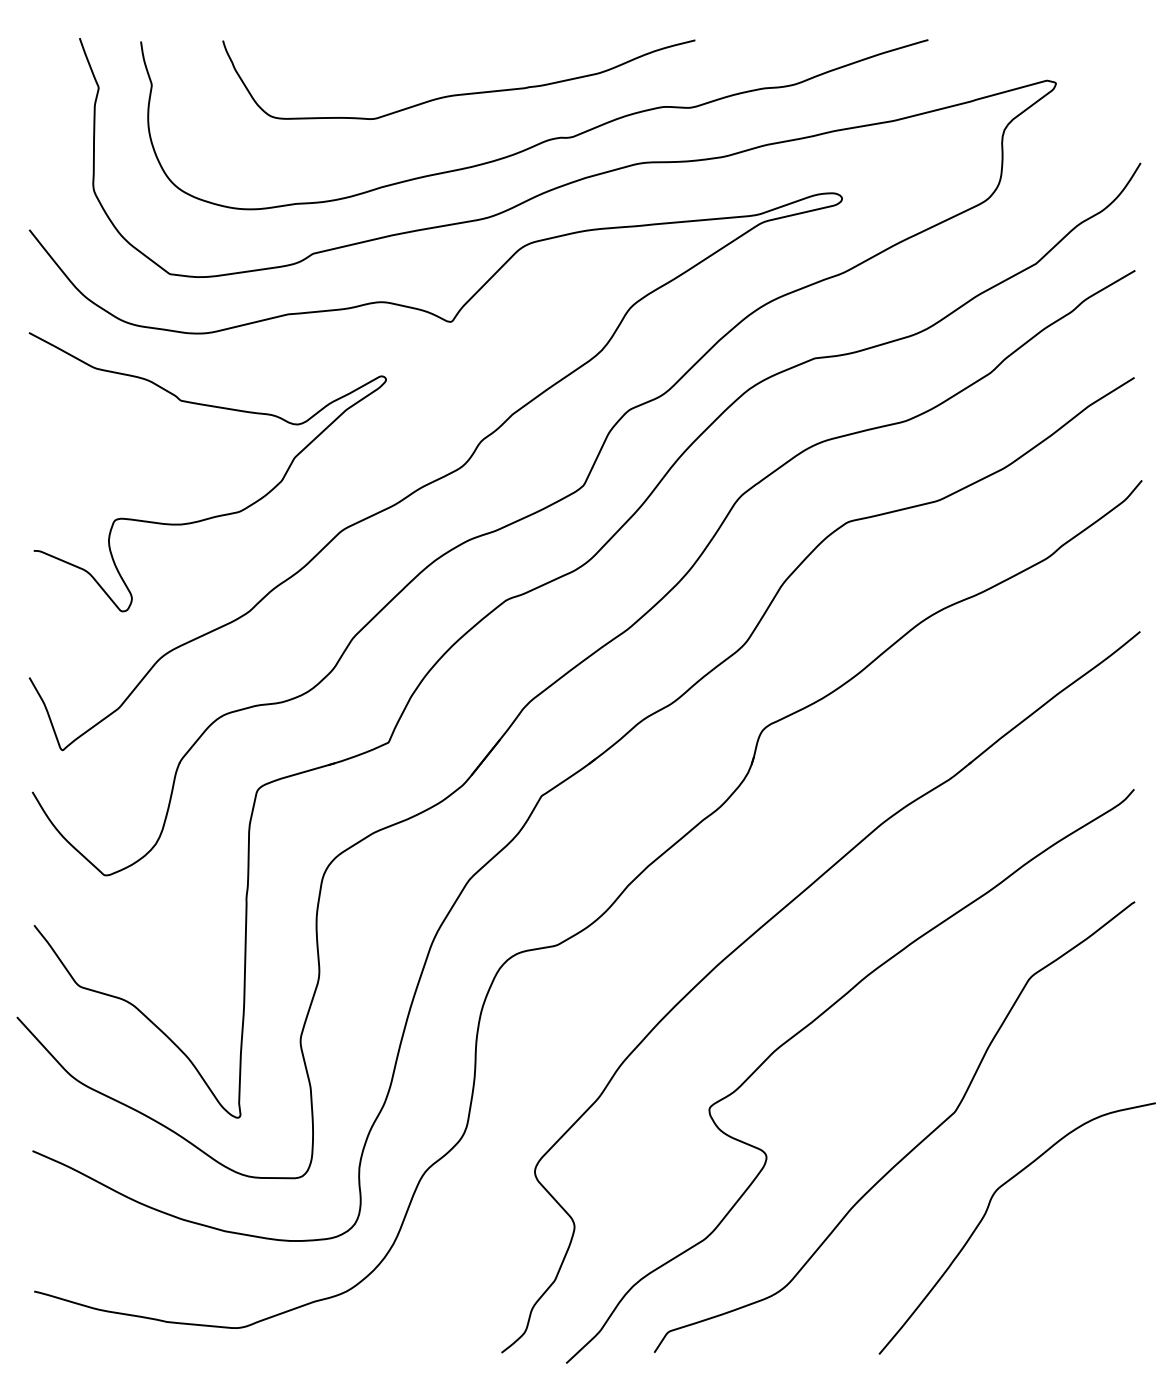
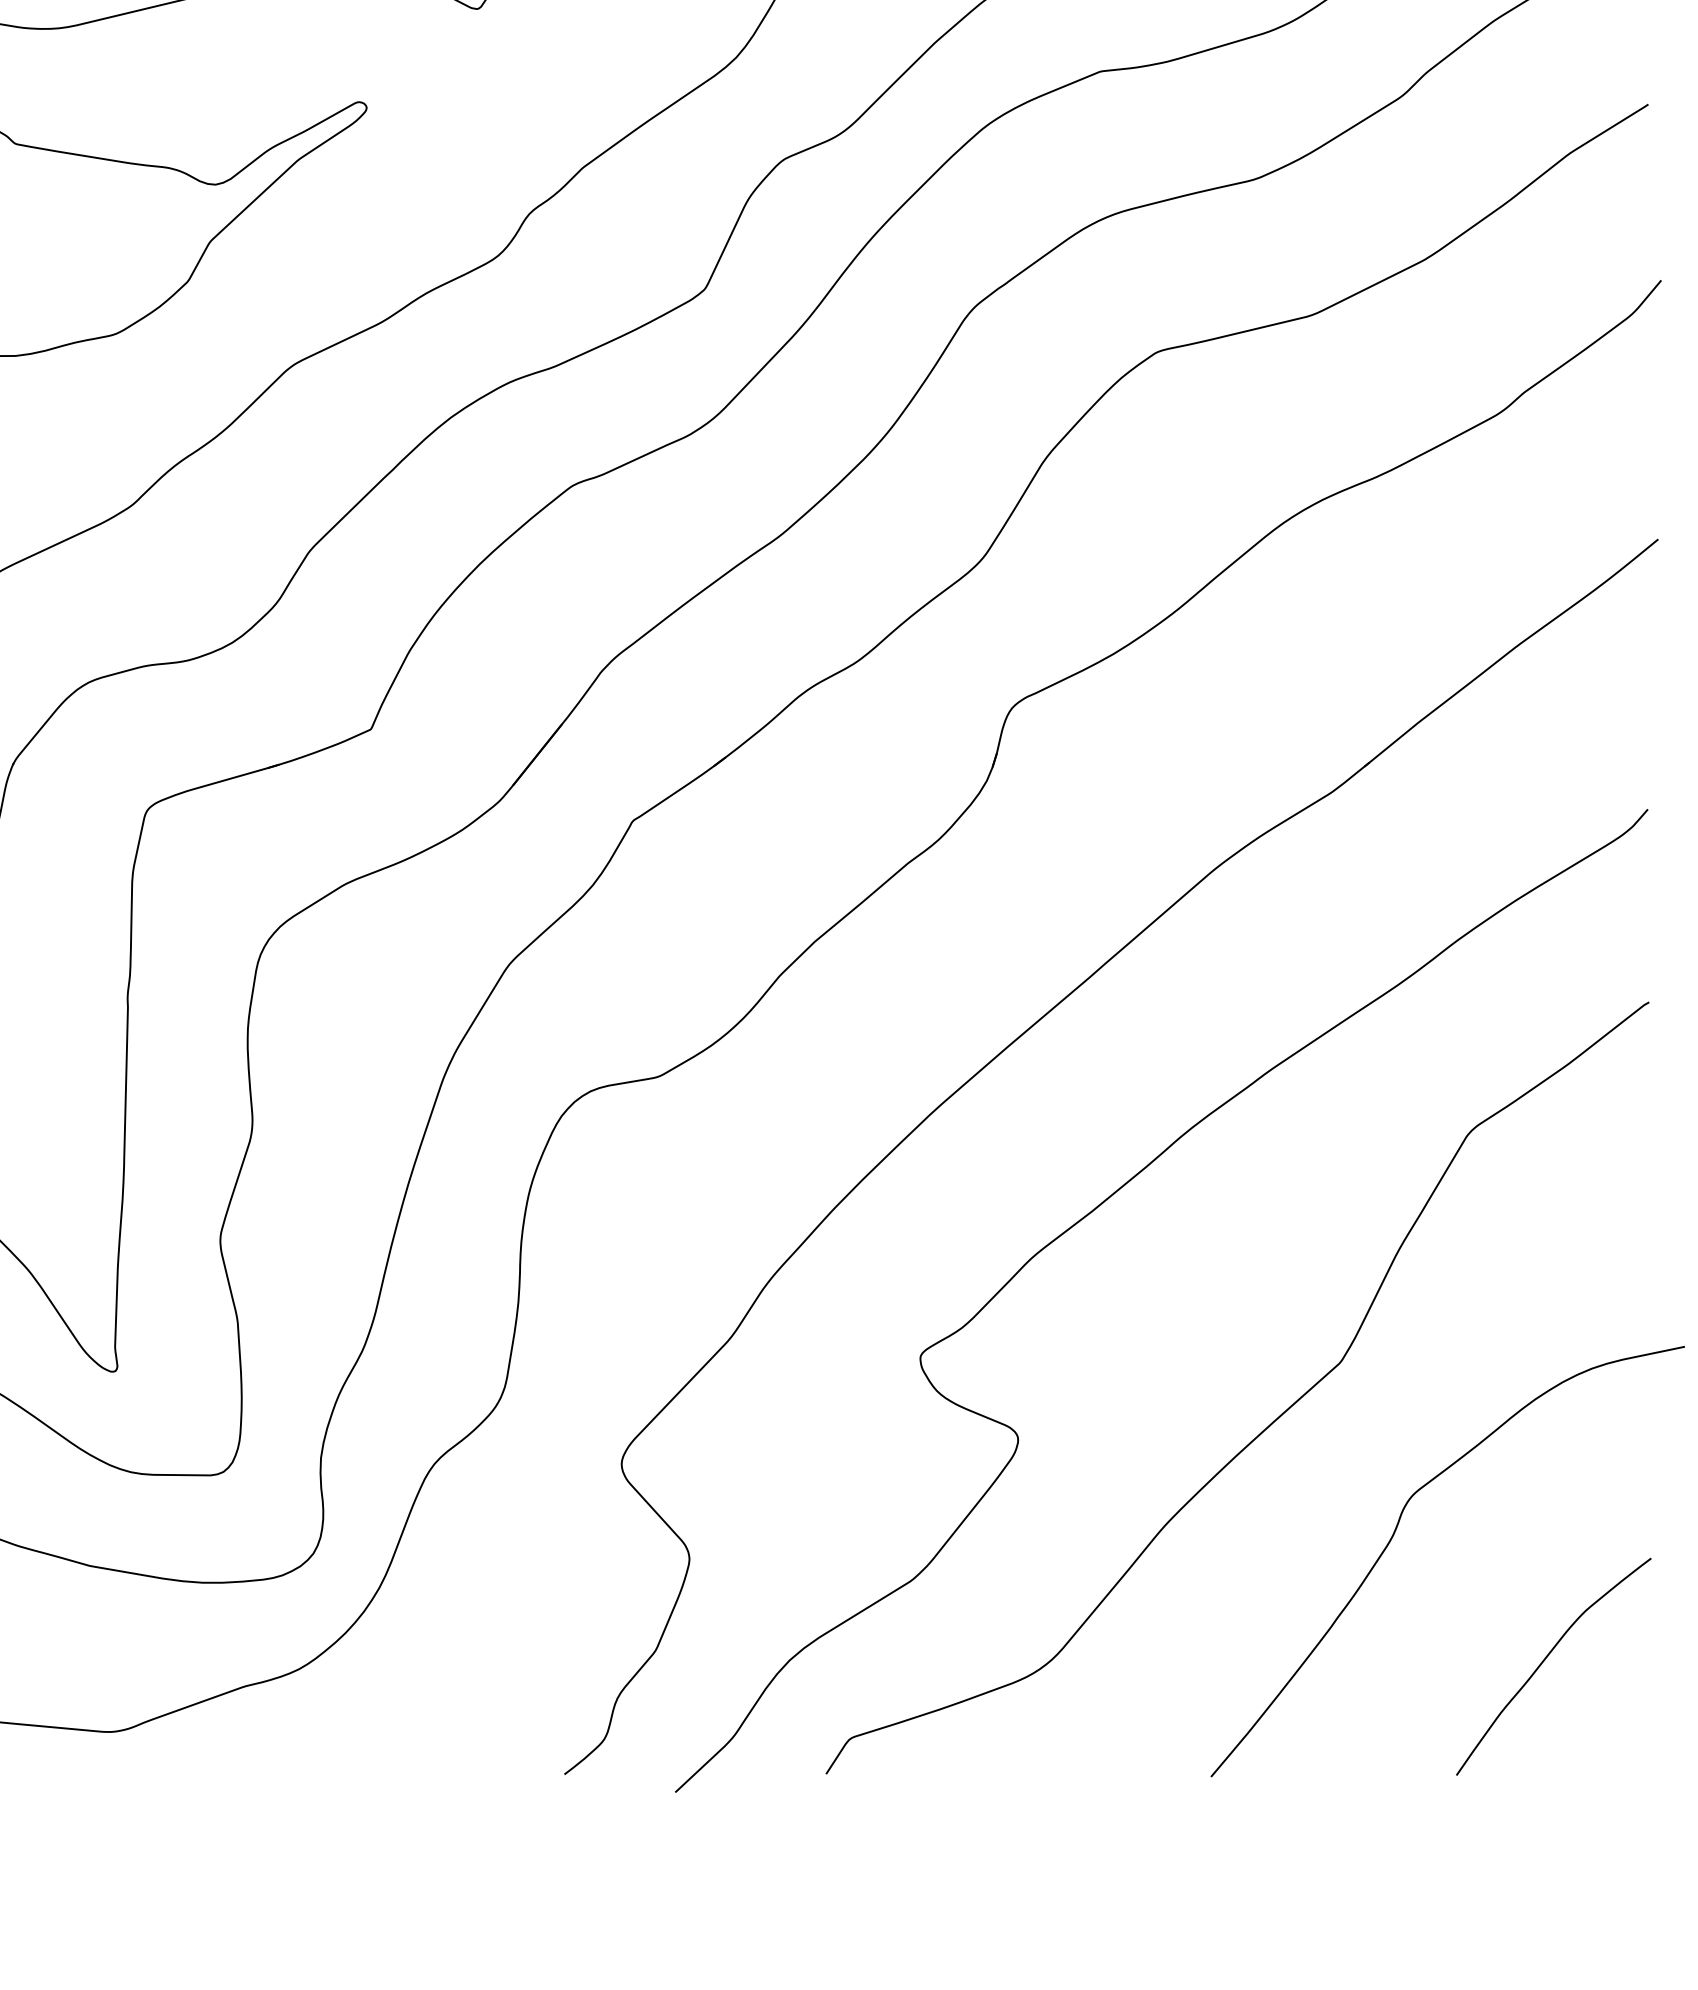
curve: (1075, 1285) -> (1547, 1659), added

